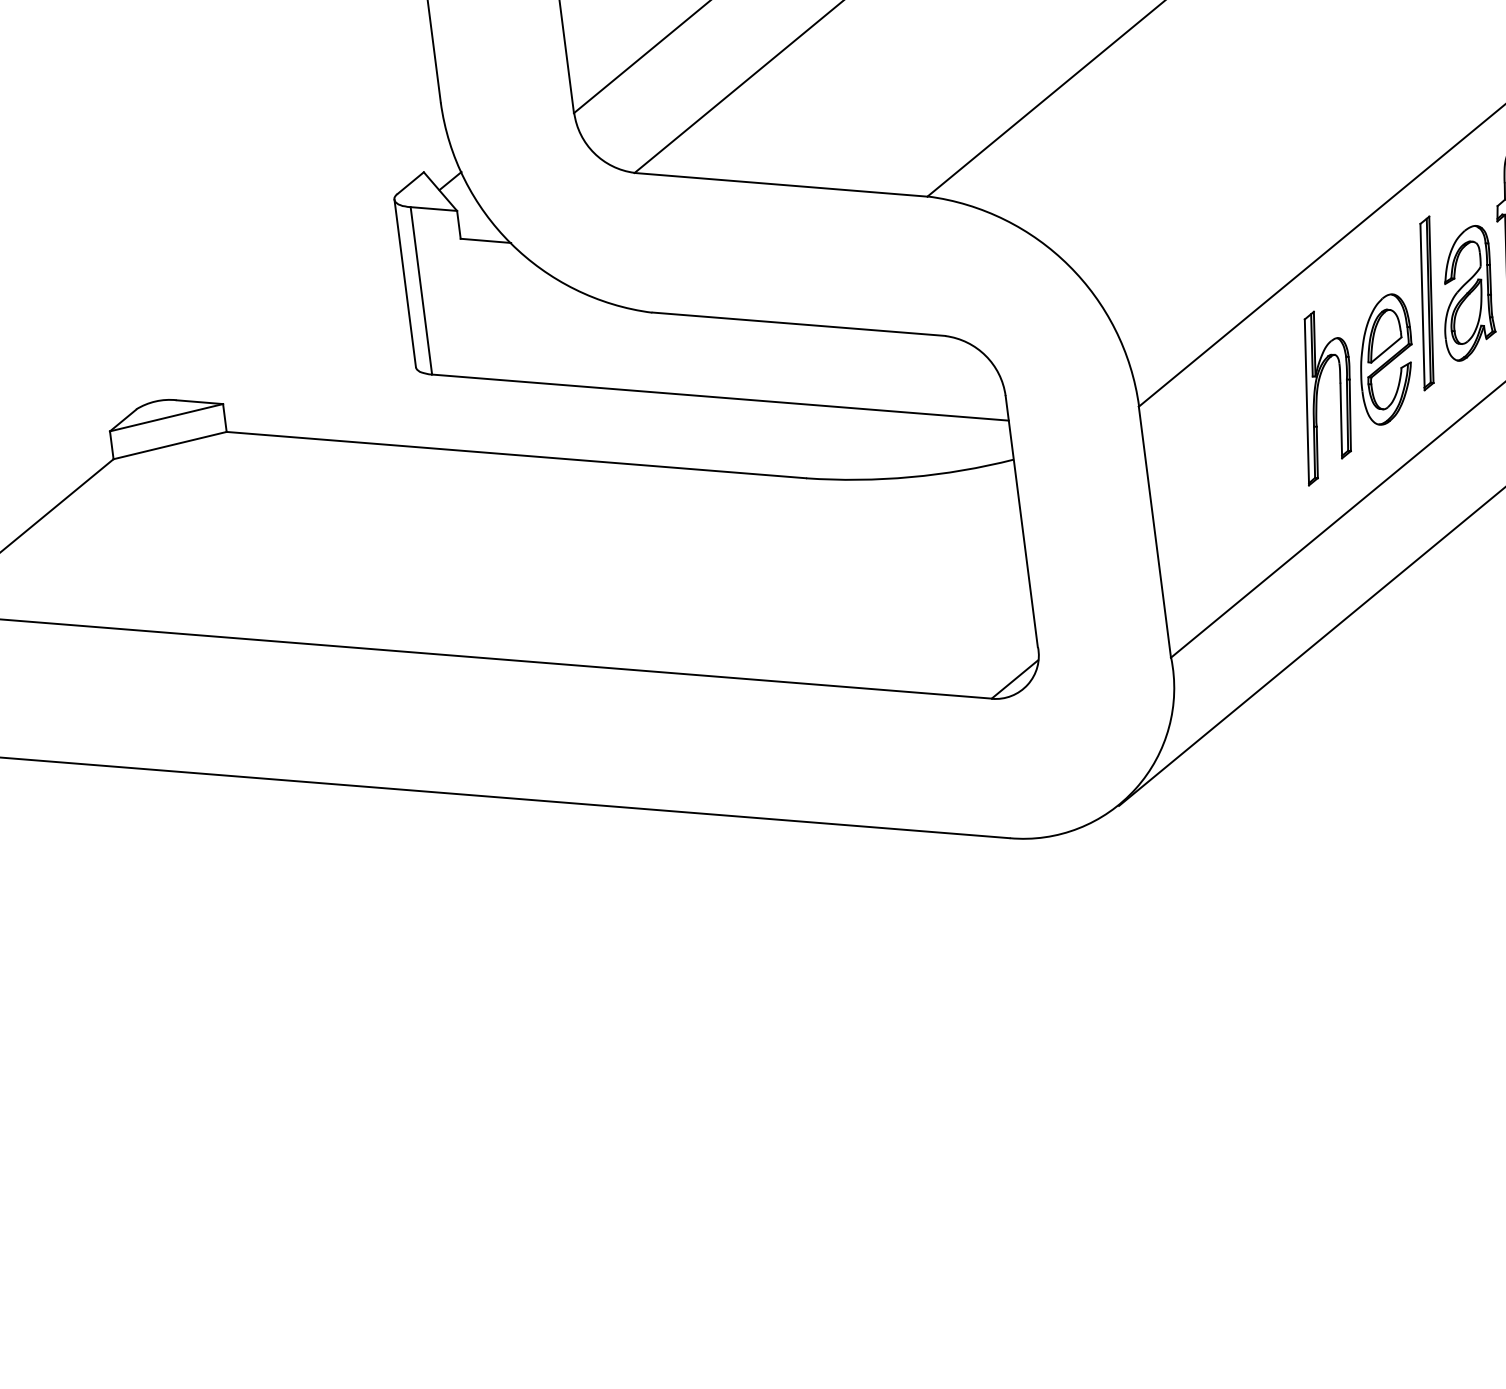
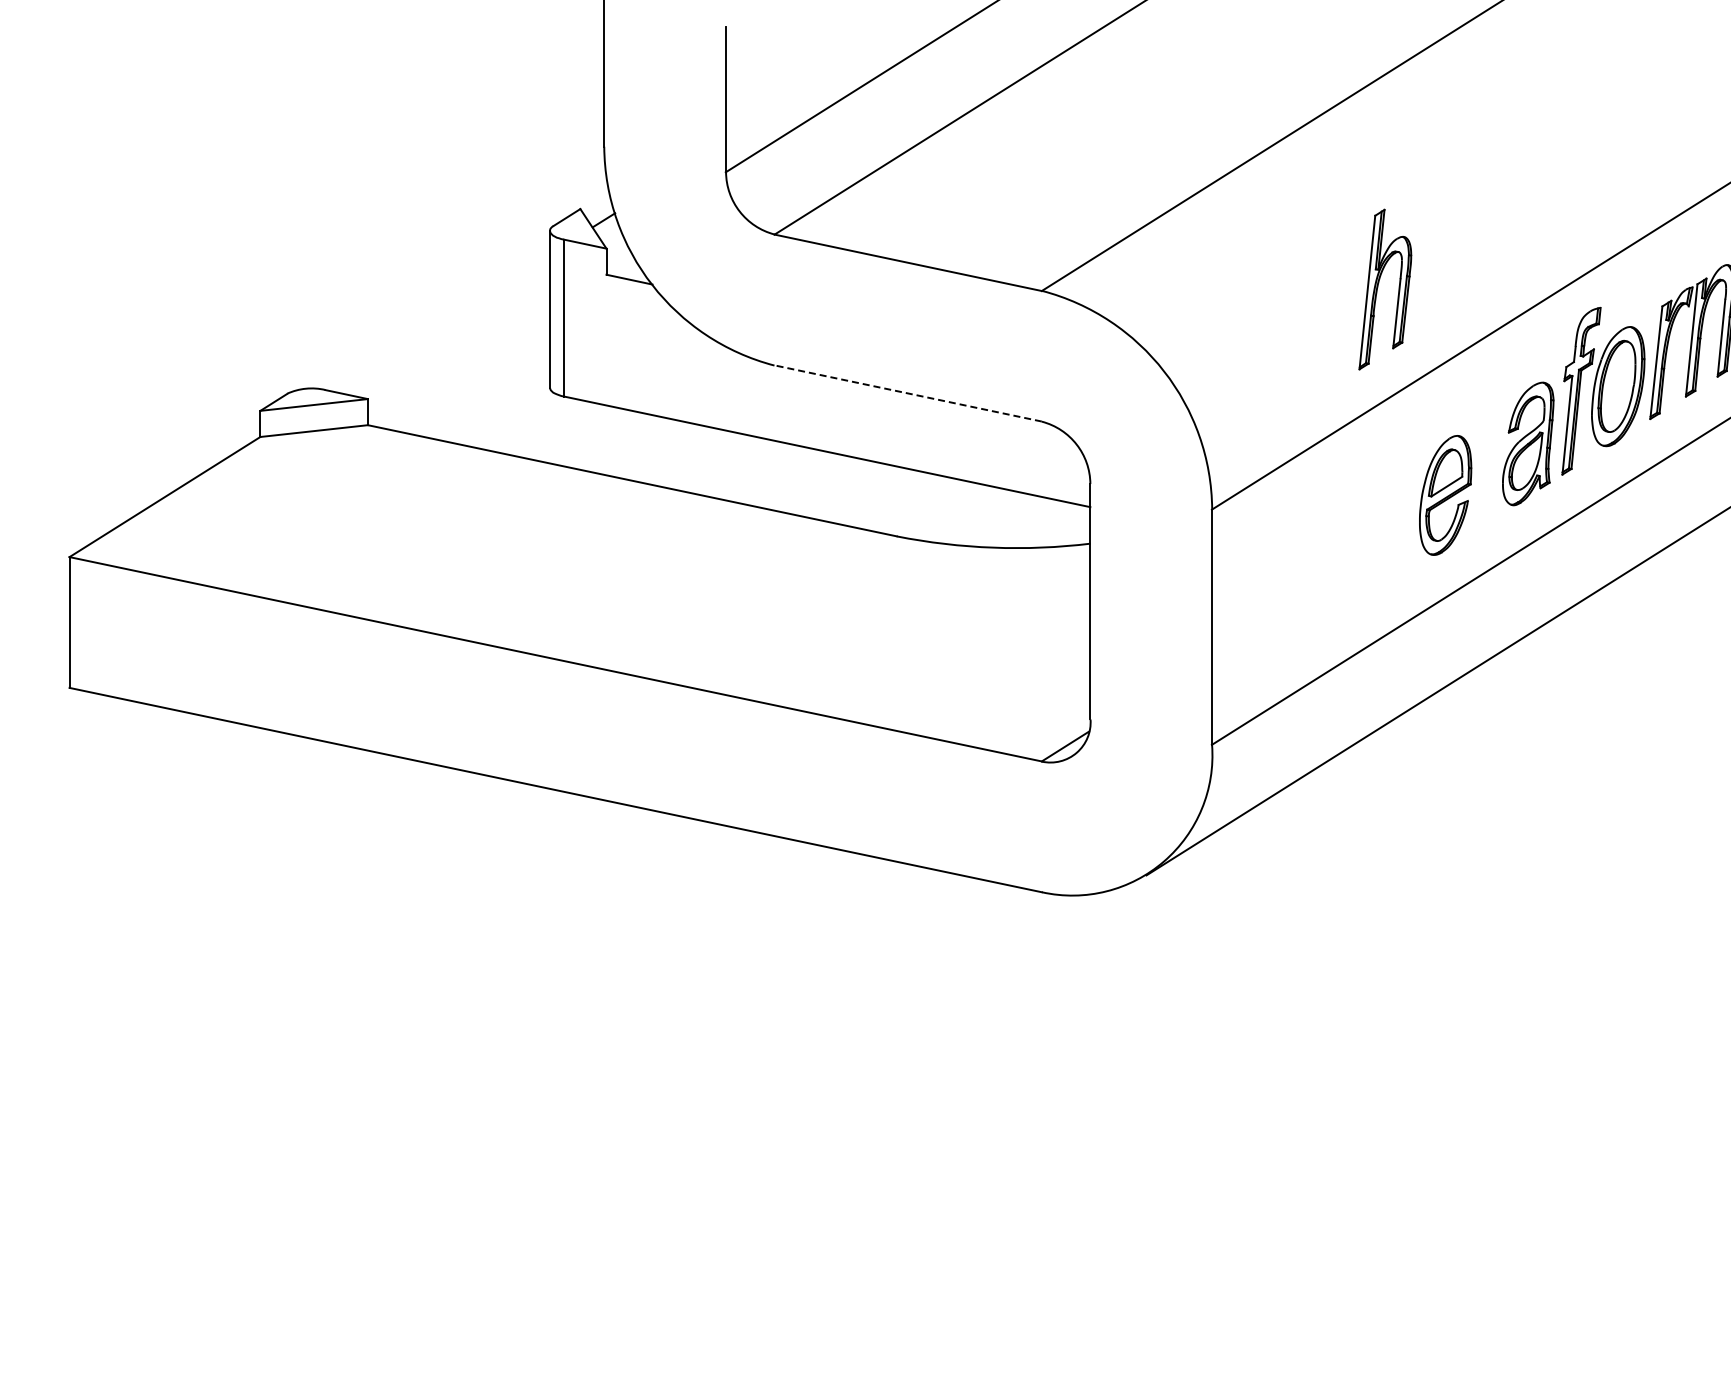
part: (1426, 303) -> (1489, 448), removed
line: (799, 324) -> (908, 393), solid -> dashed
part: (1318, 395) -> (1378, 287), moved

